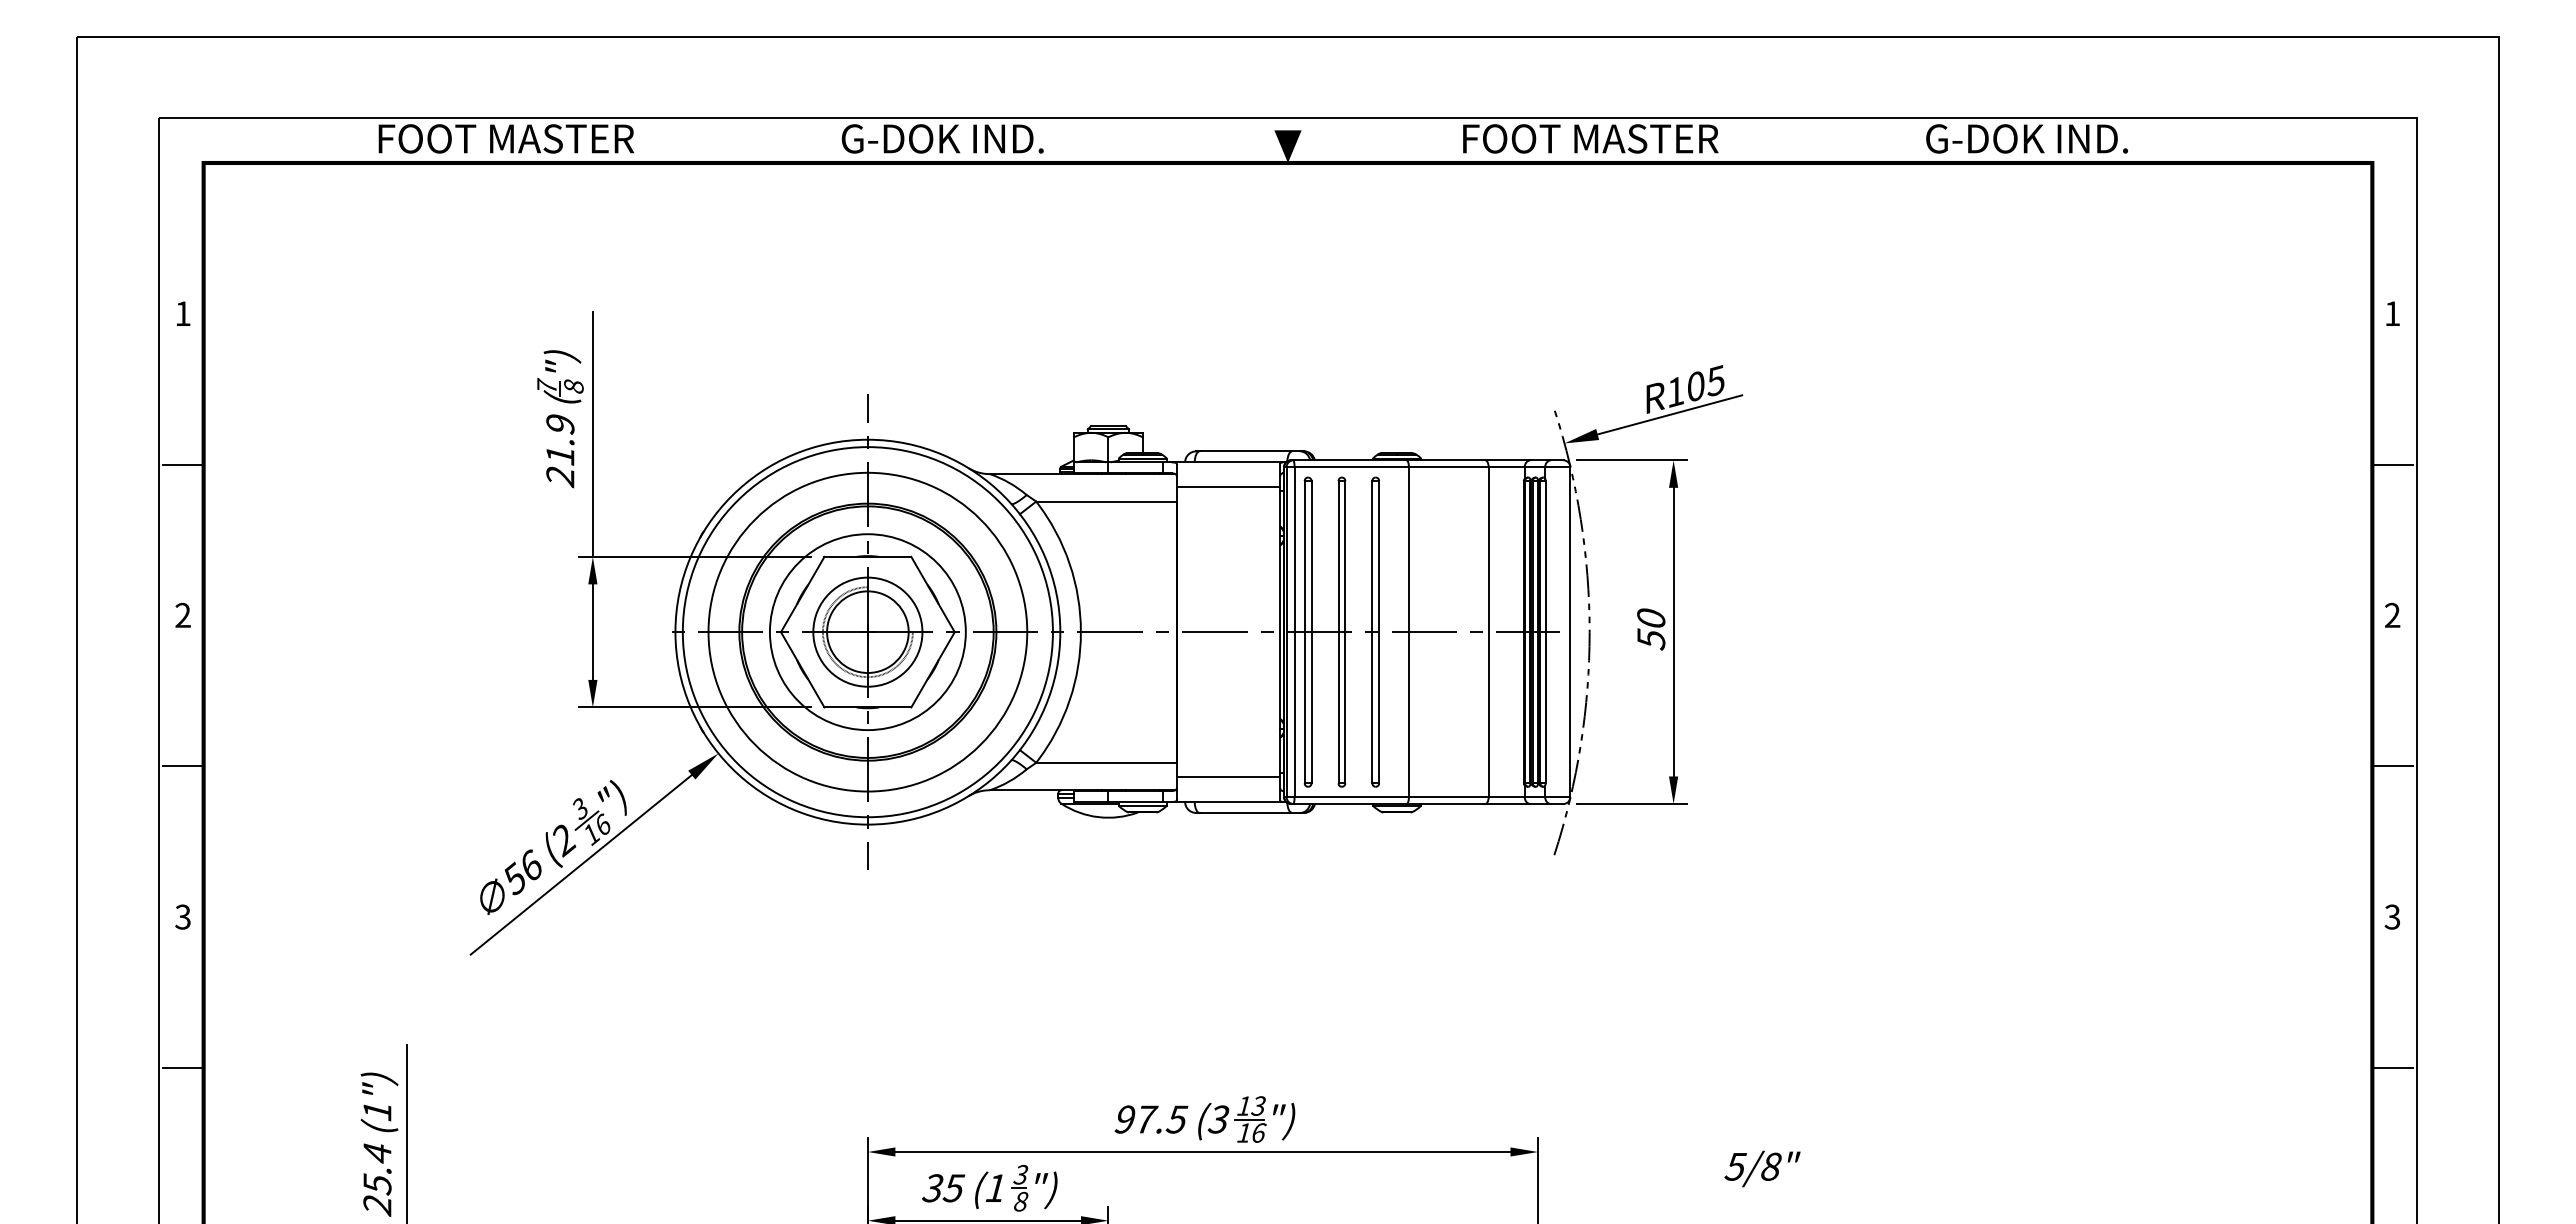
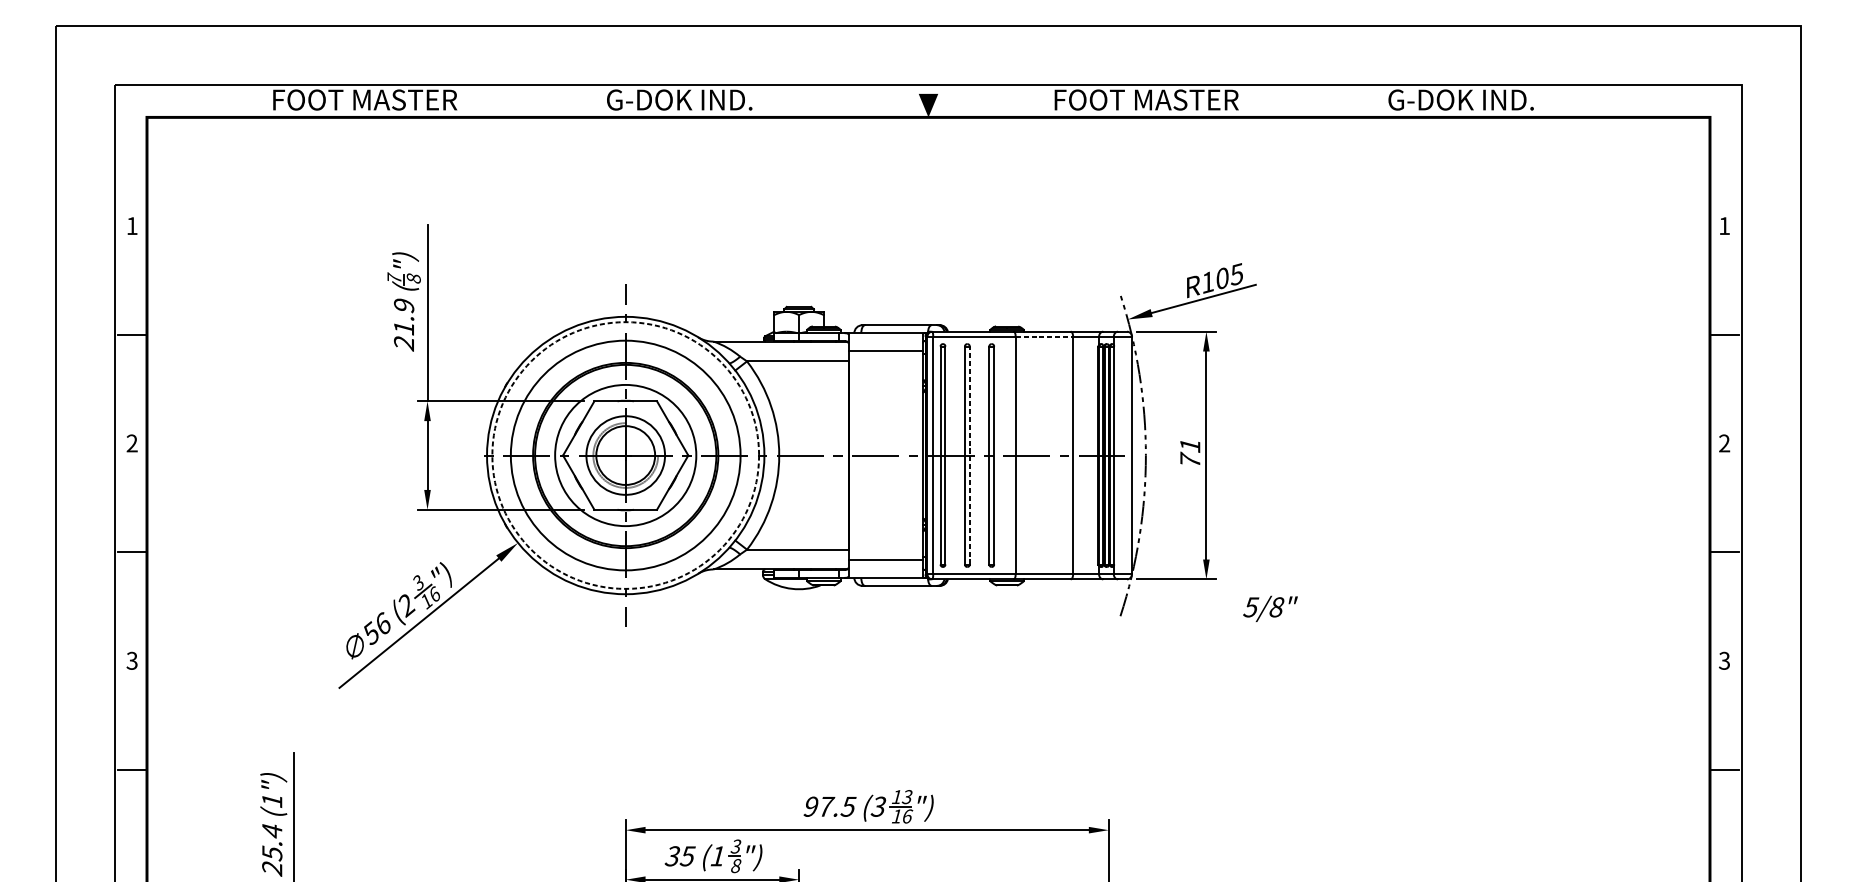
line: (1448, 467) -> (1044, 336), solid -> dashed
text: (1651, 629) -> (1190, 453), 50 -> 71
line: (1345, 631) -> (969, 455), solid -> dashed
circle: (867, 632) -> (625, 455), solid -> dashed
text: (1762, 1168) -> (1270, 608), moved

